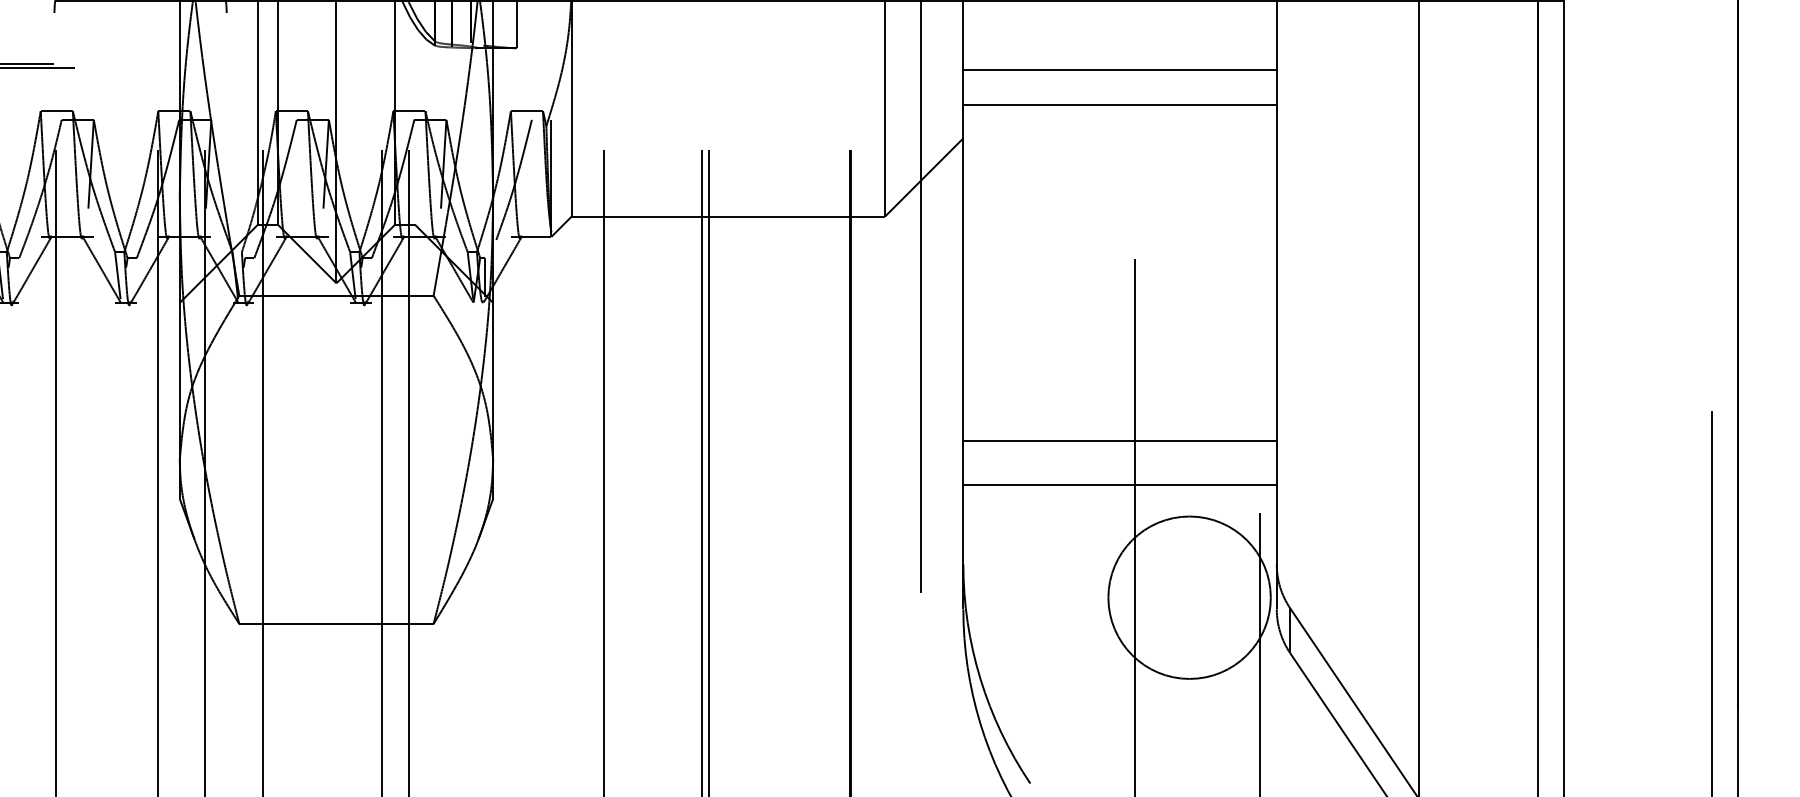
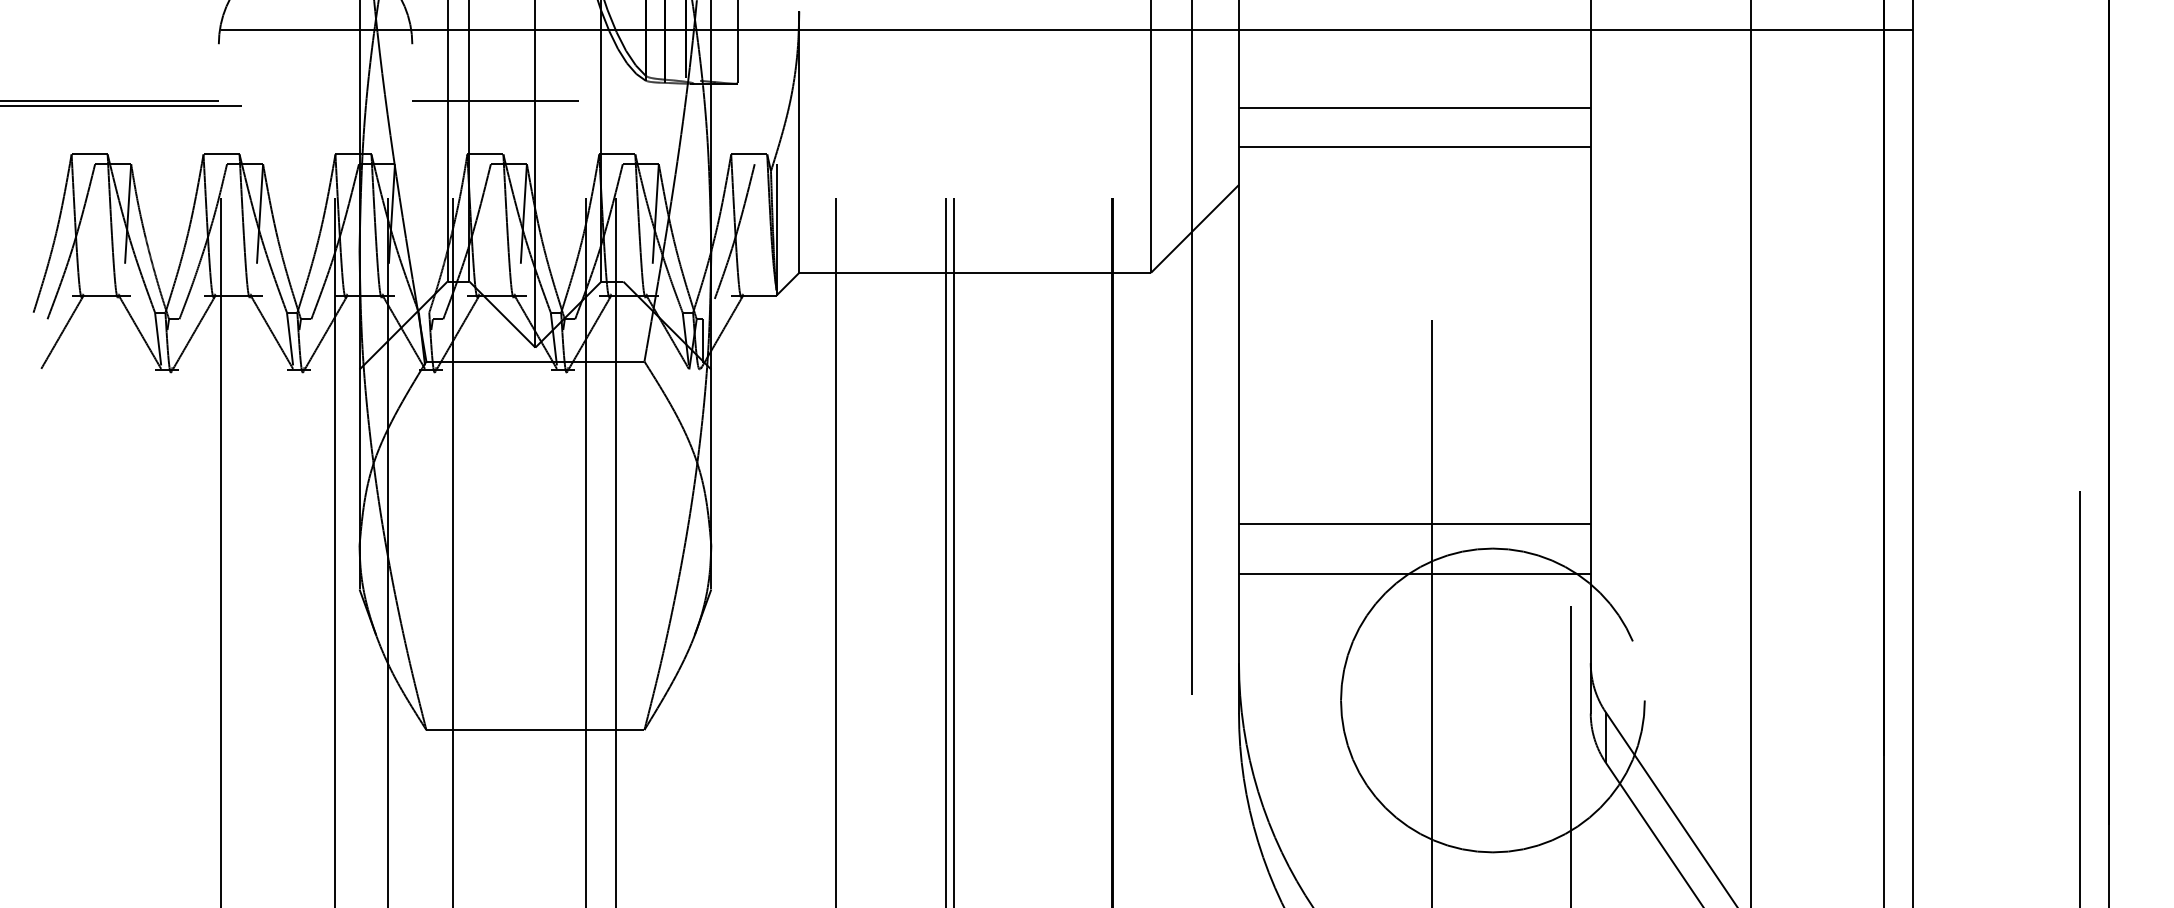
line: (300, 64) -> (495, 101), added
circle: (1189, 597) -> (1492, 700), size x1.67

